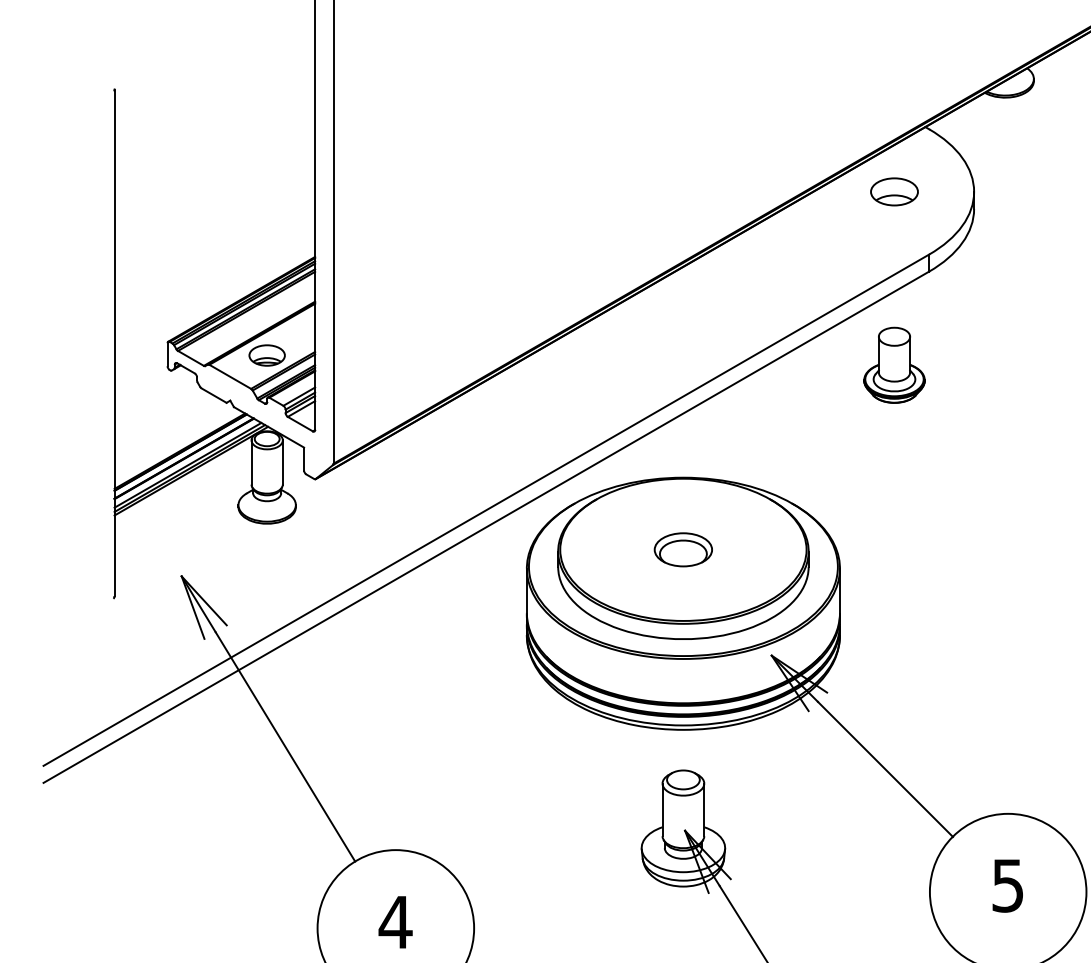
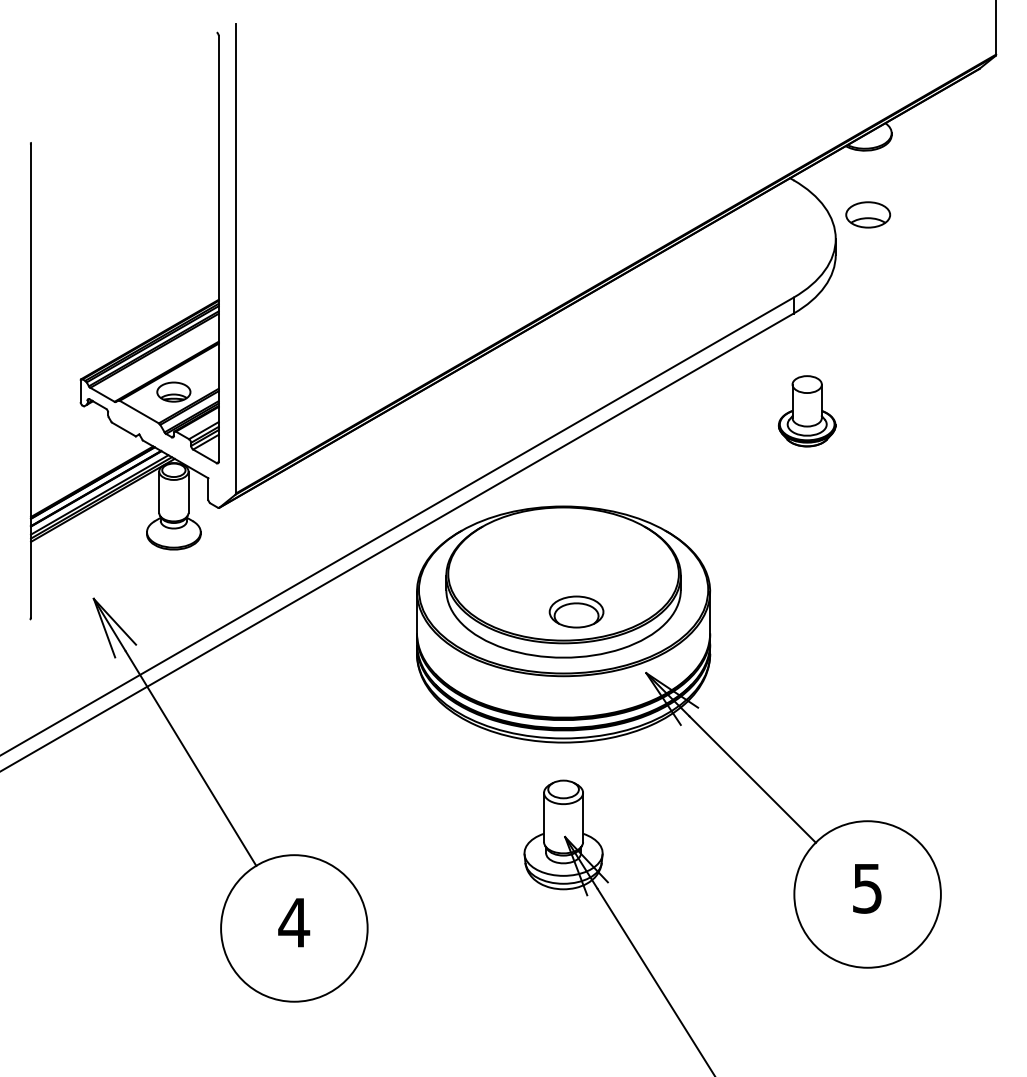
part: (894, 191) -> (868, 214), moved
part: (893, 365) -> (806, 411), moved
part: (683, 549) -> (576, 611), moved

